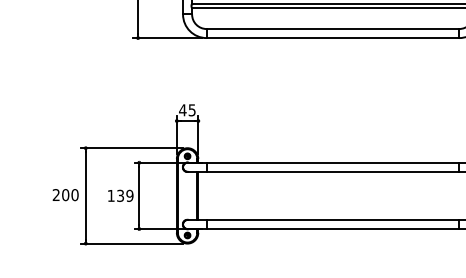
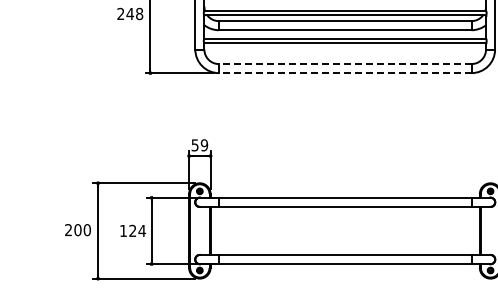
line: (332, 29) -> (344, 64), solid -> dashed
line: (332, 38) -> (344, 73), solid -> dashed
text: (187, 110) -> (199, 145), 45 -> 59
text: (125, 195) -> (137, 230), 139 -> 124

